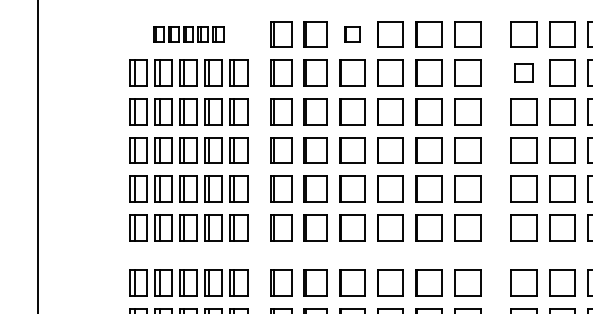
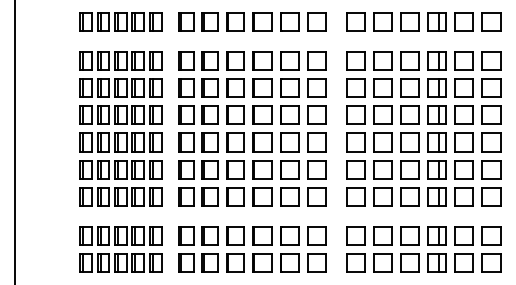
part: (187, 33) -> (120, 60), size x1.67
part: (351, 33) -> (235, 60), size x1.67
part: (523, 71) -> (355, 87), size x1.43

